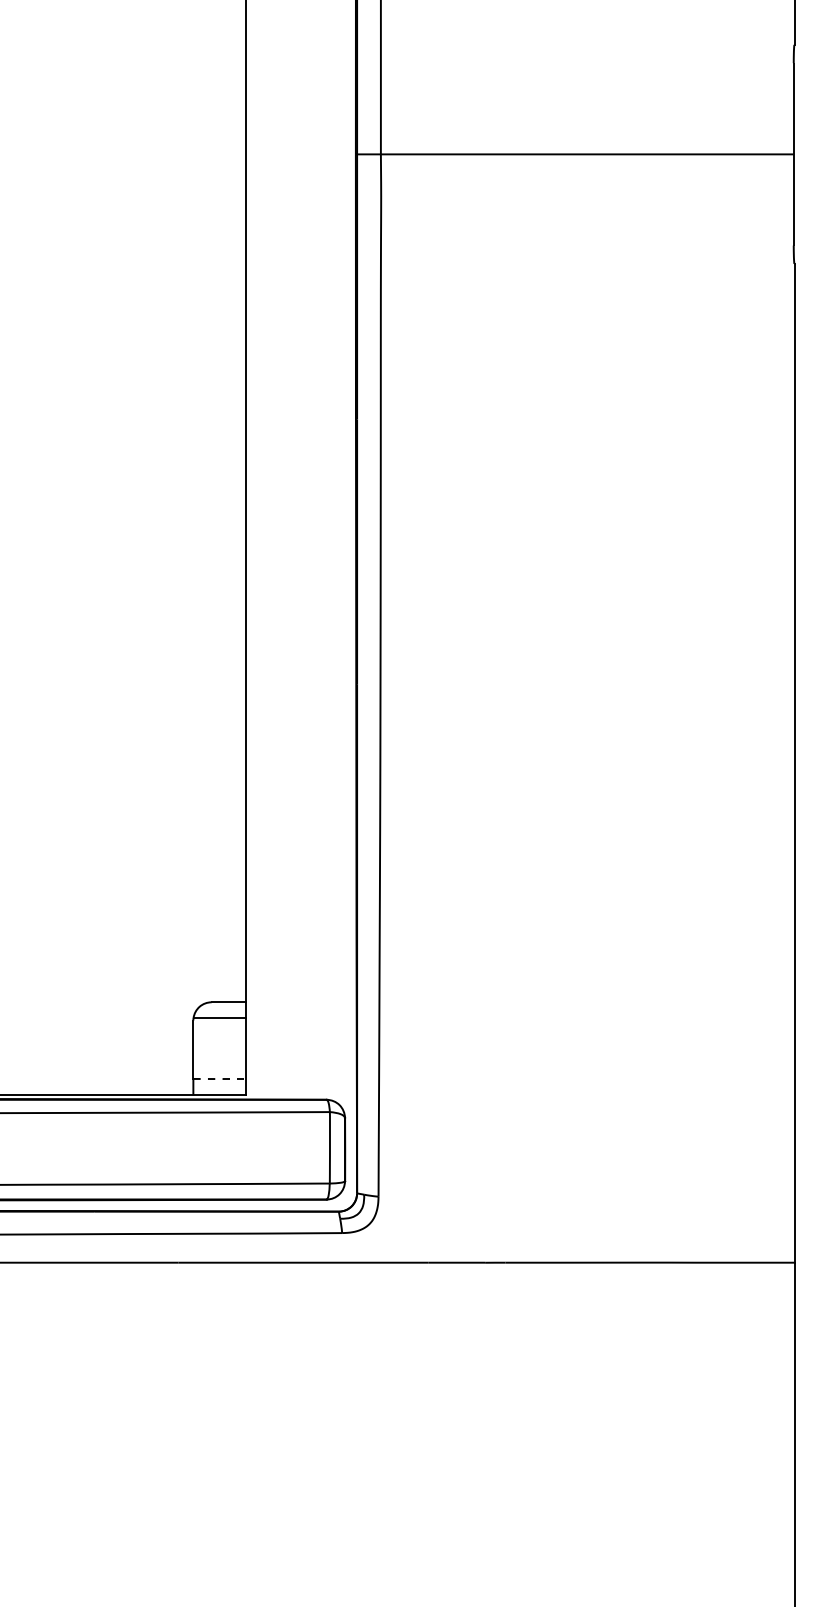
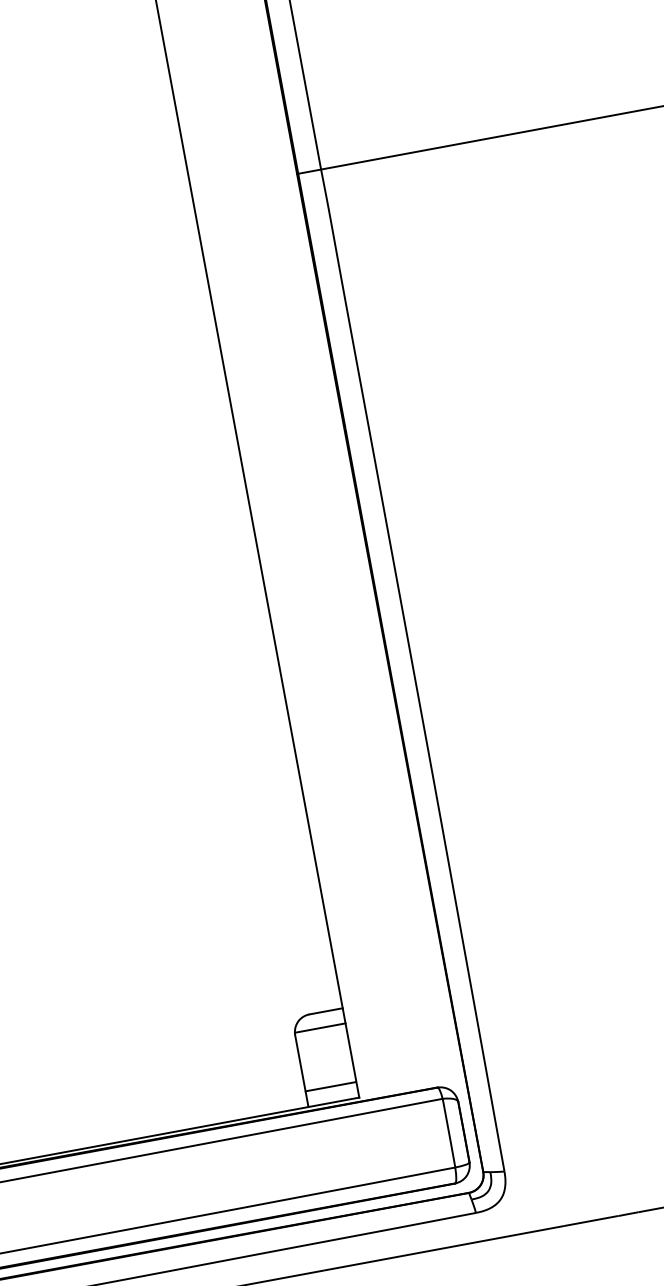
line: (221, 1079) -> (332, 1086), dashed -> solid

